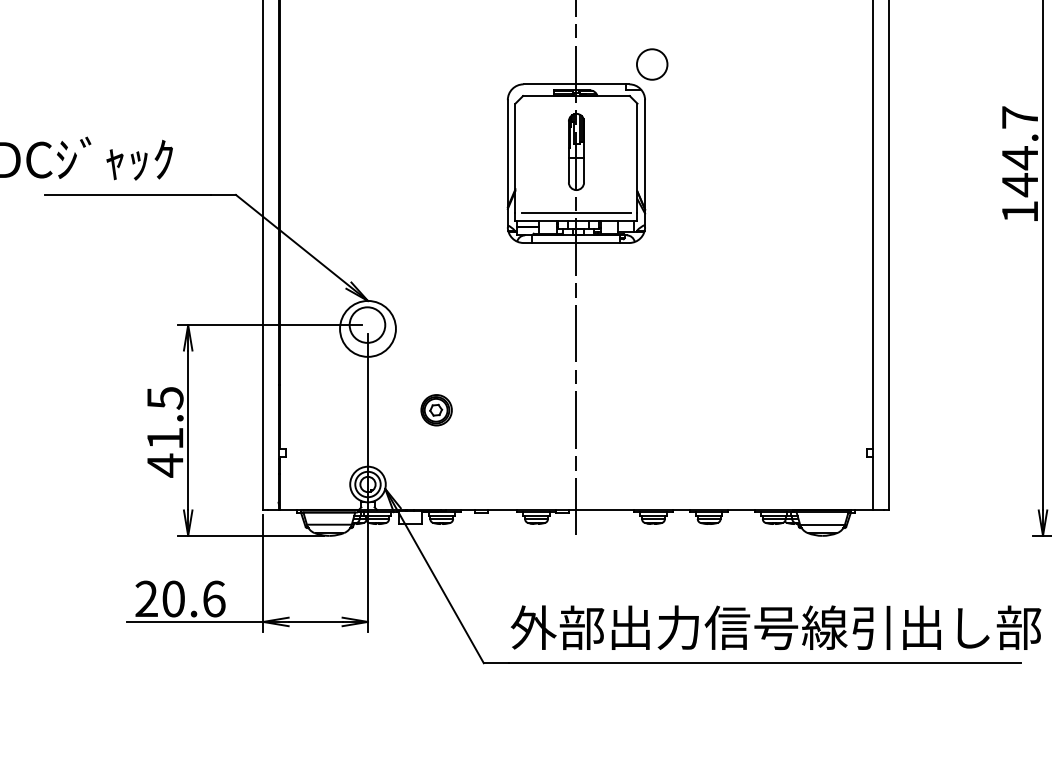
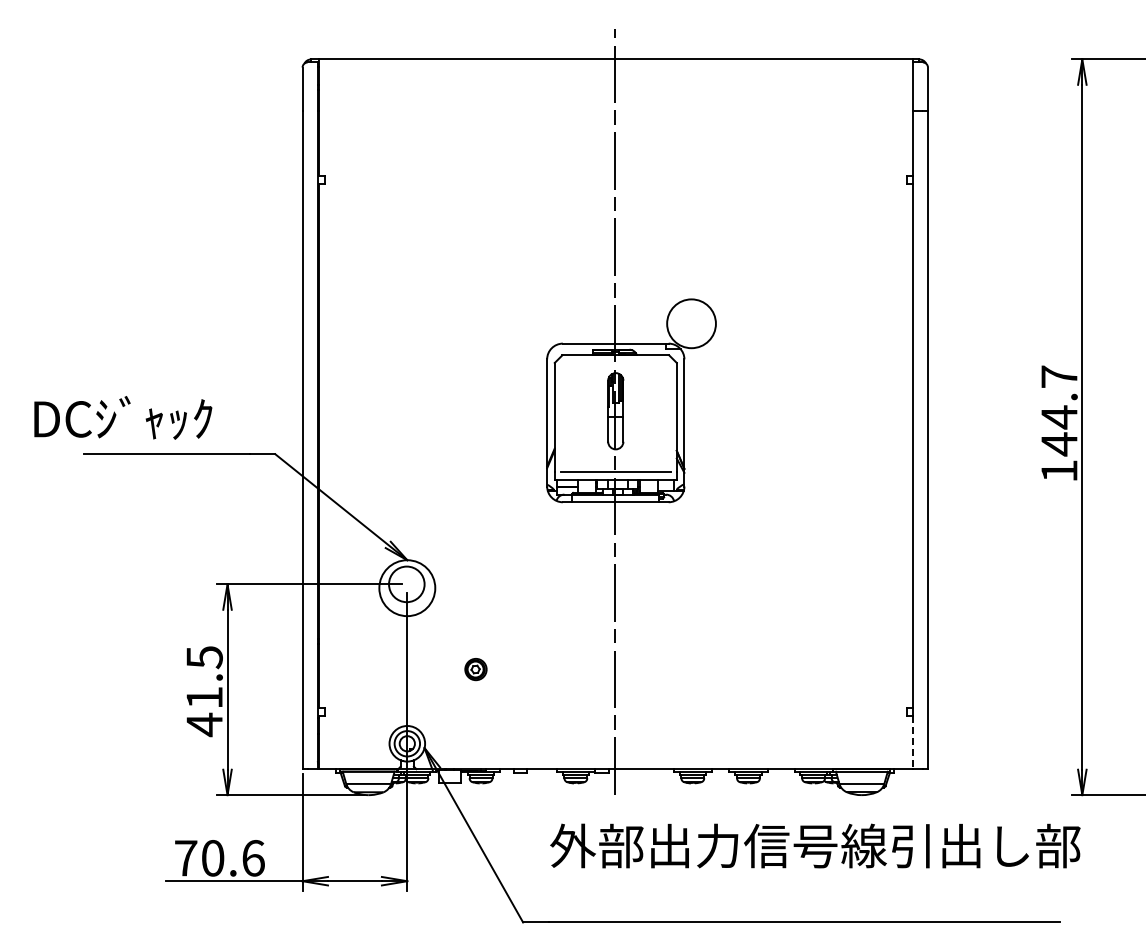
circle: (652, 64) -> (691, 323), size x1.6
part: (436, 410) -> (475, 669), size x0.7
line: (873, 484) -> (912, 743), solid -> dashed
text: (146, 599) -> (185, 858), 20.6 -> 70.6
text: (776, 627) -> (815, 845), moved

